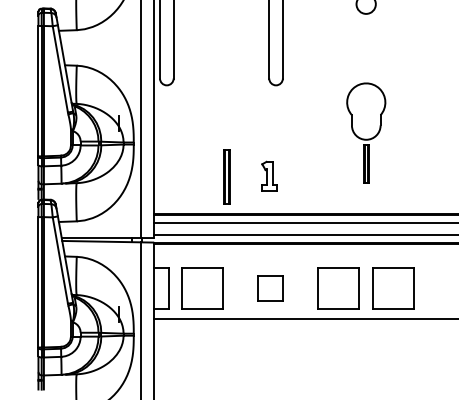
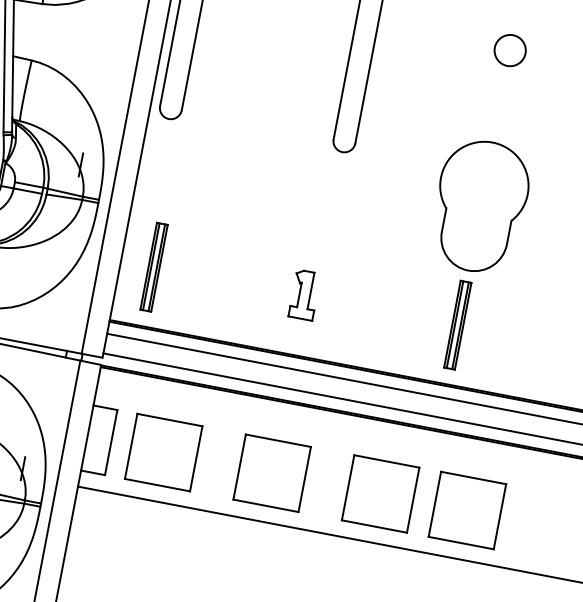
part: (366, 132) -> (471, 254), size x1.43
part: (226, 176) -> (153, 266), moved
part: (270, 288) -> (272, 473), size x1.67

